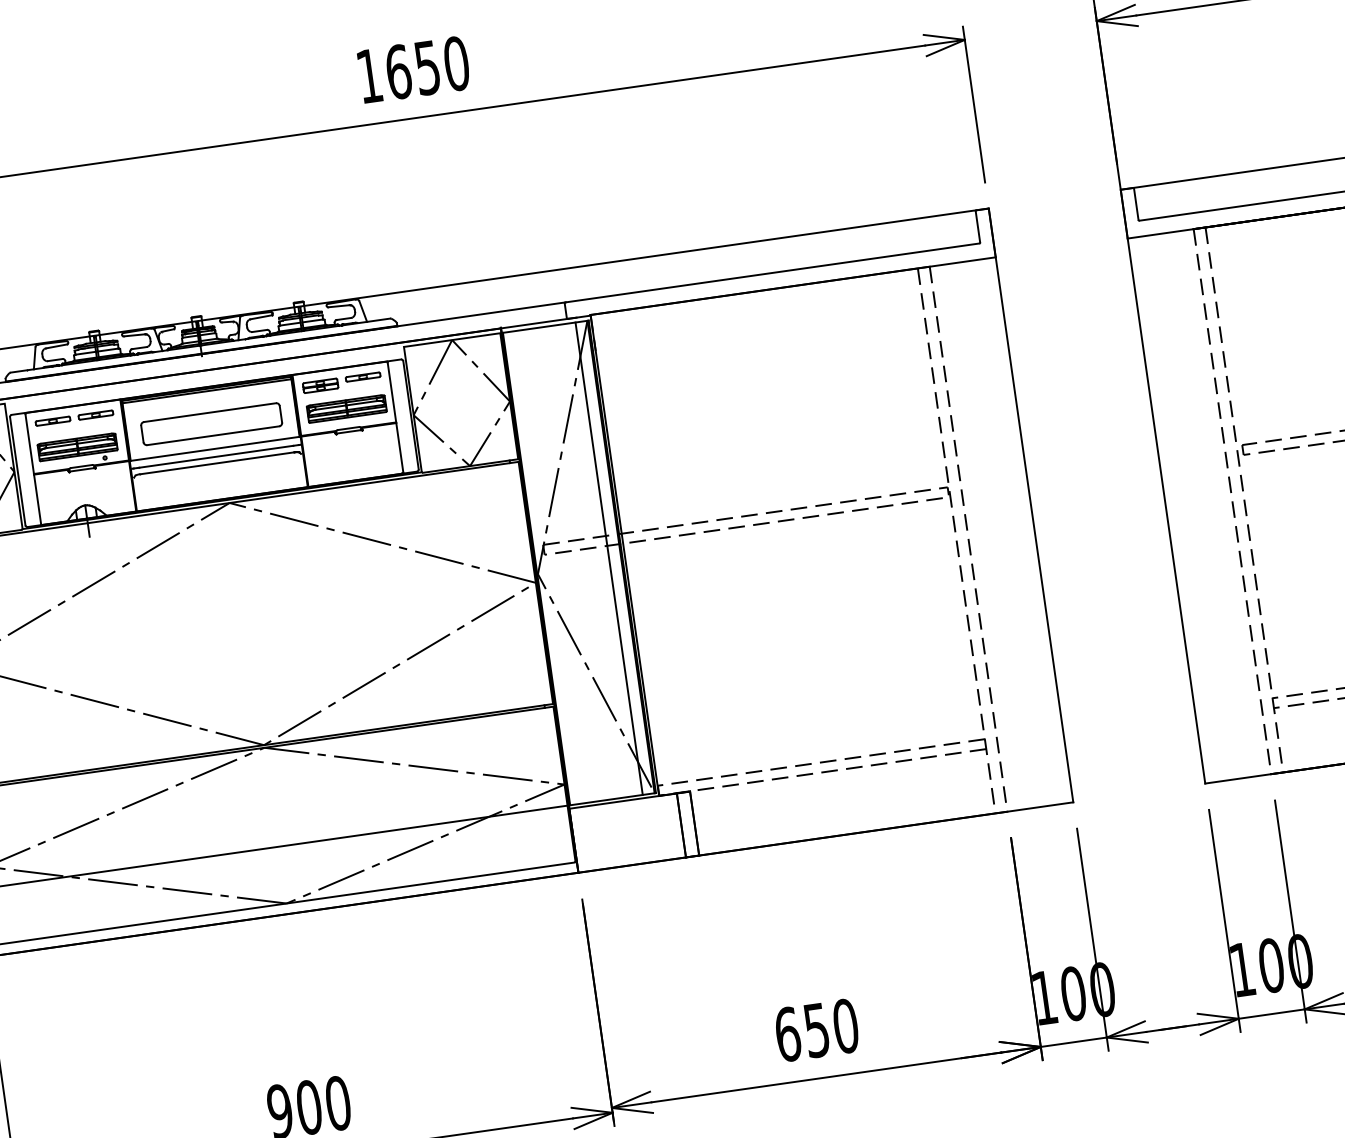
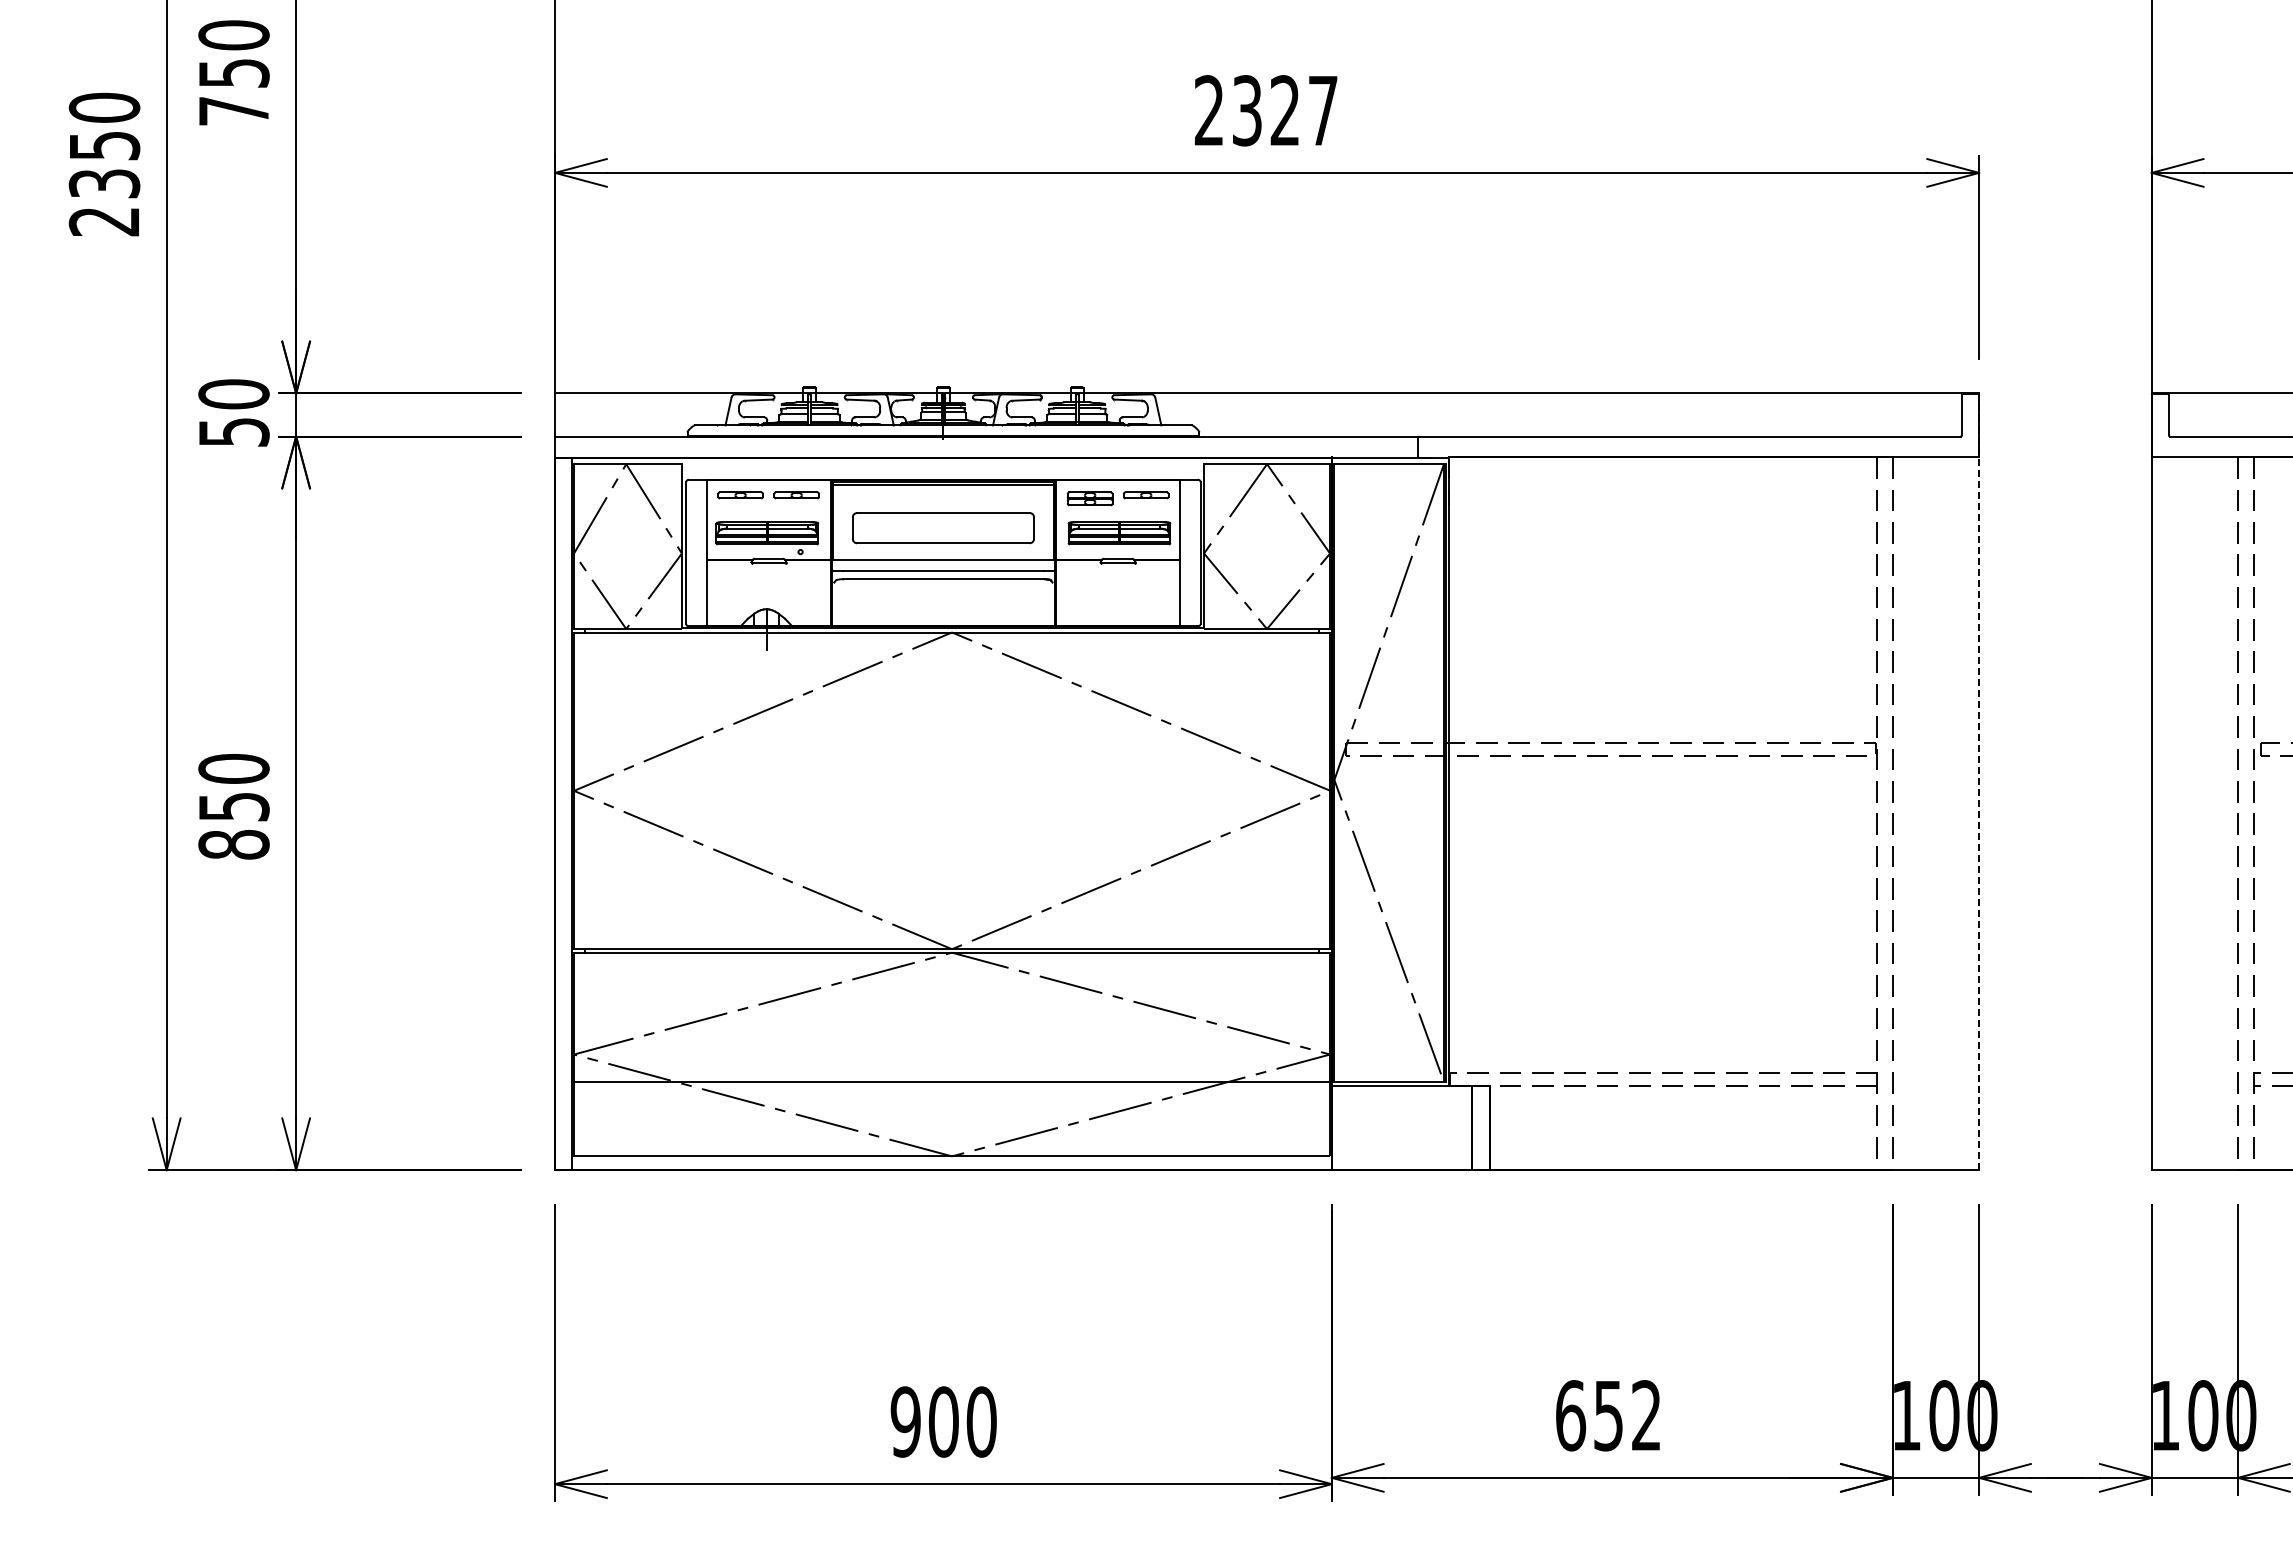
text: (413, 69) -> (1266, 110), 1650 -> 2327
line: (1031, 505) -> (1979, 781), solid -> dashed
line: (609, 558) -> (1428, 773), removed
text: (845, 1026) -> (1646, 1415), 650 -> 652

